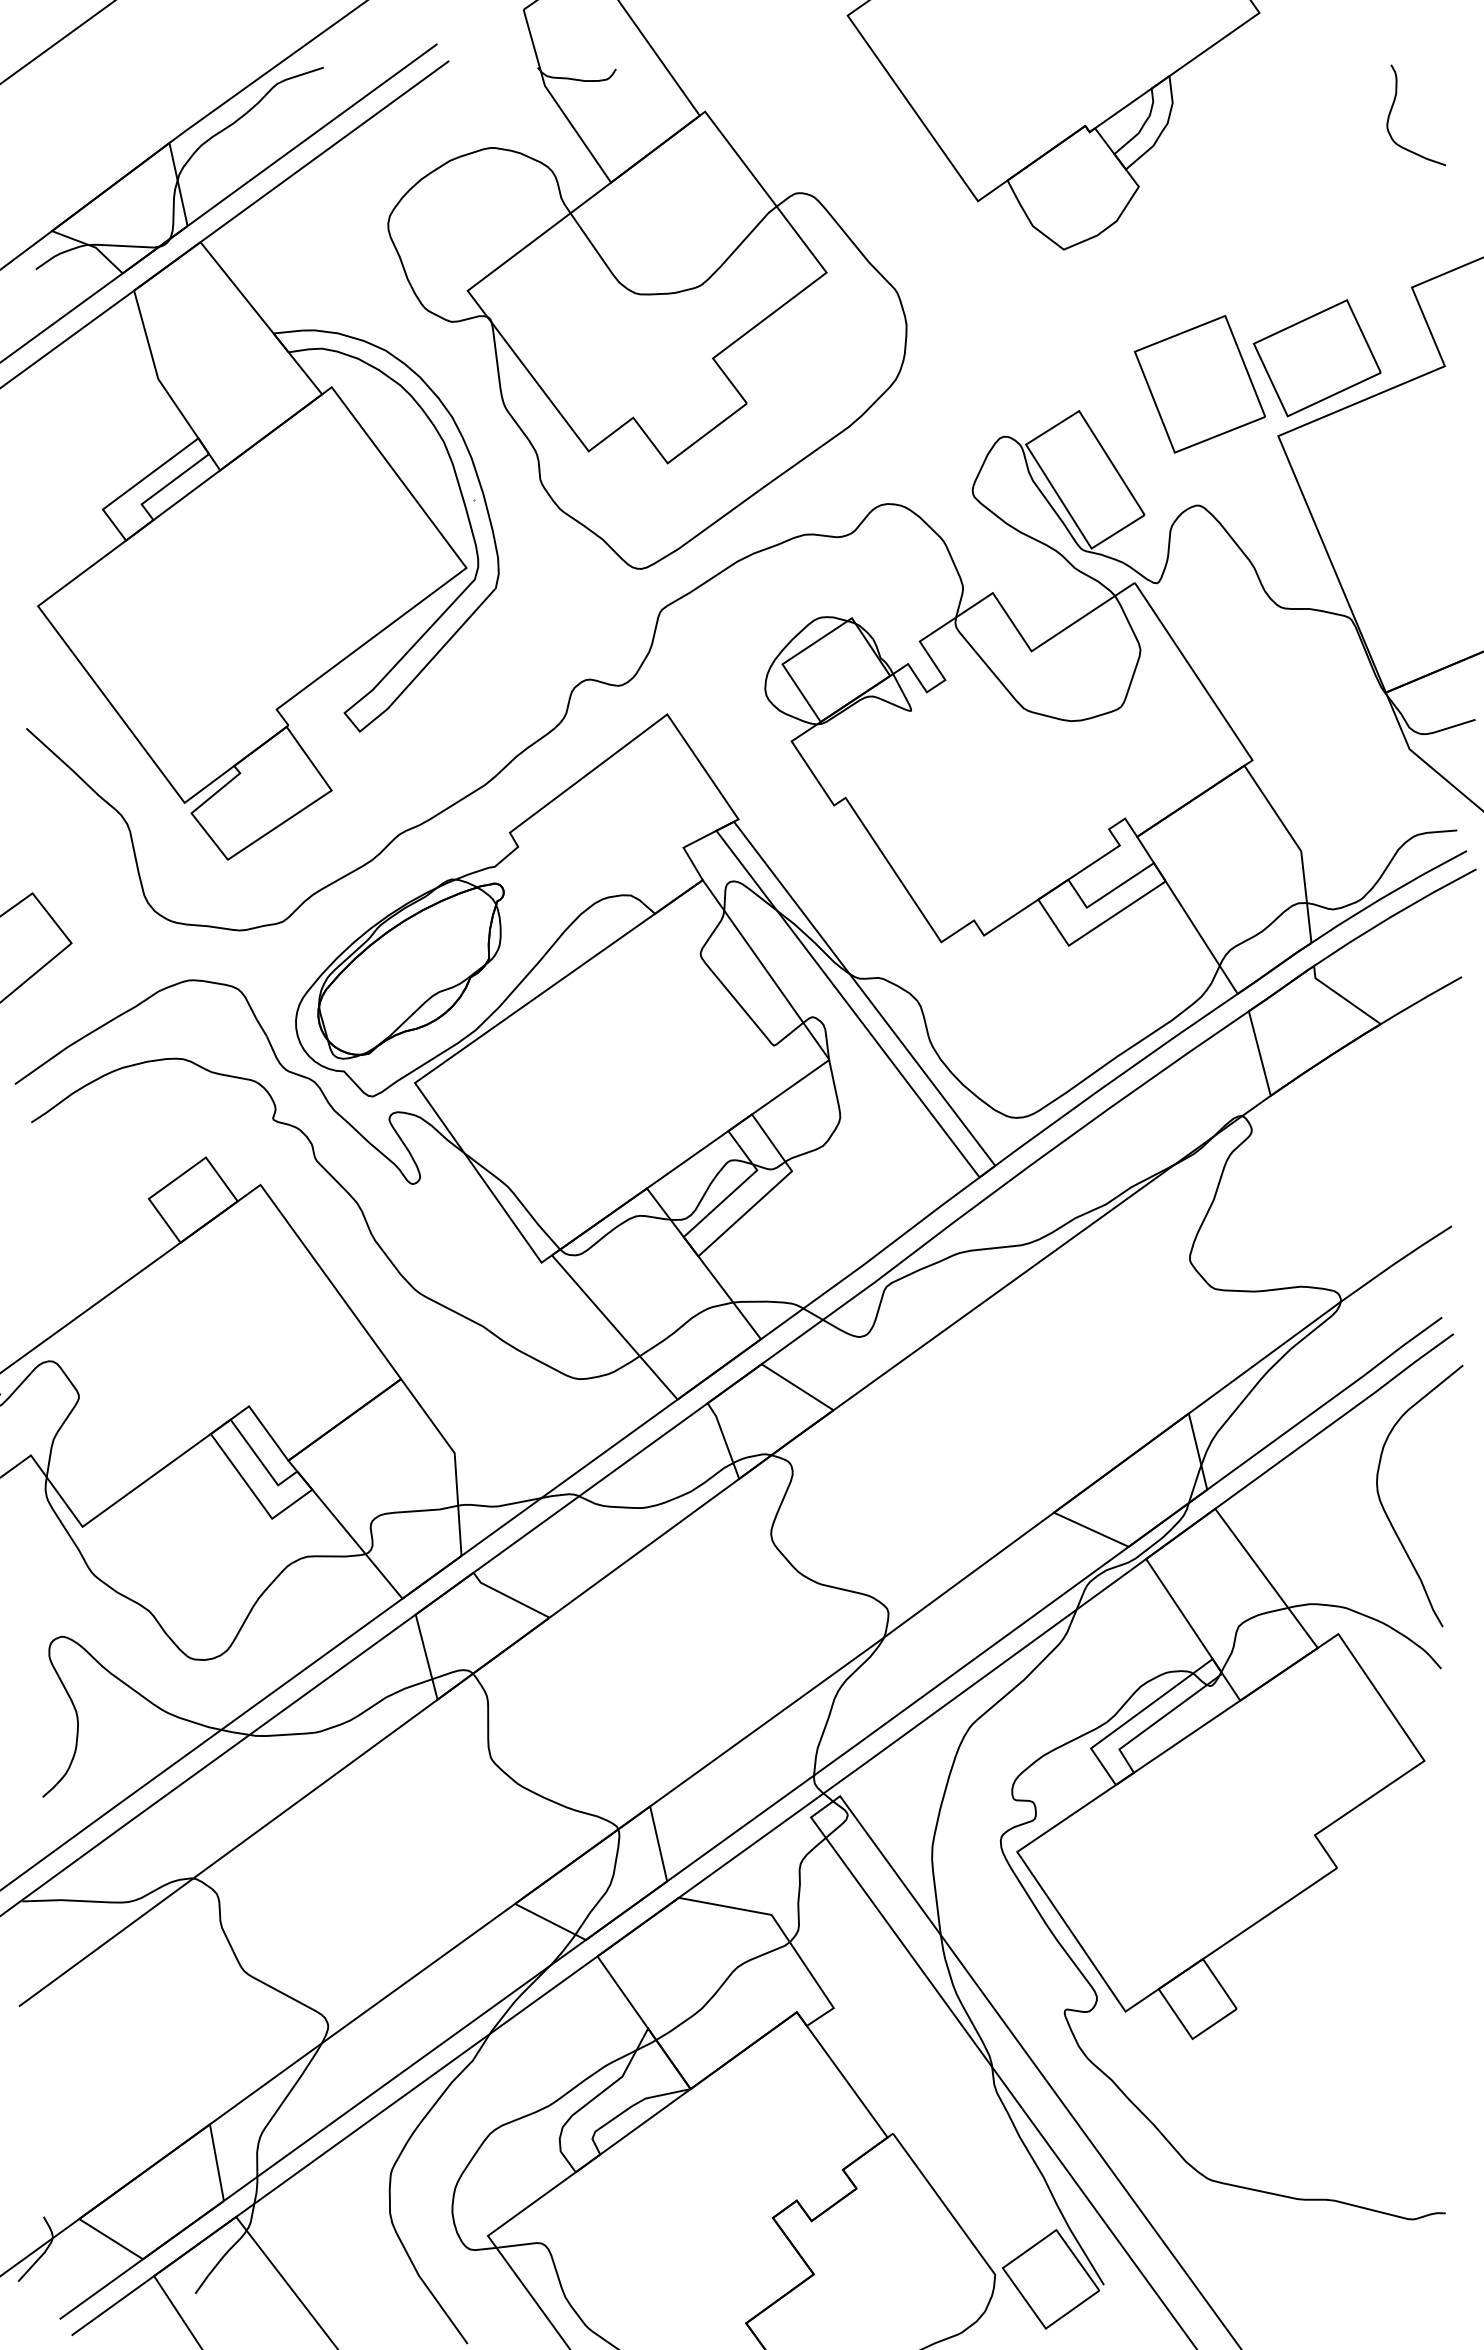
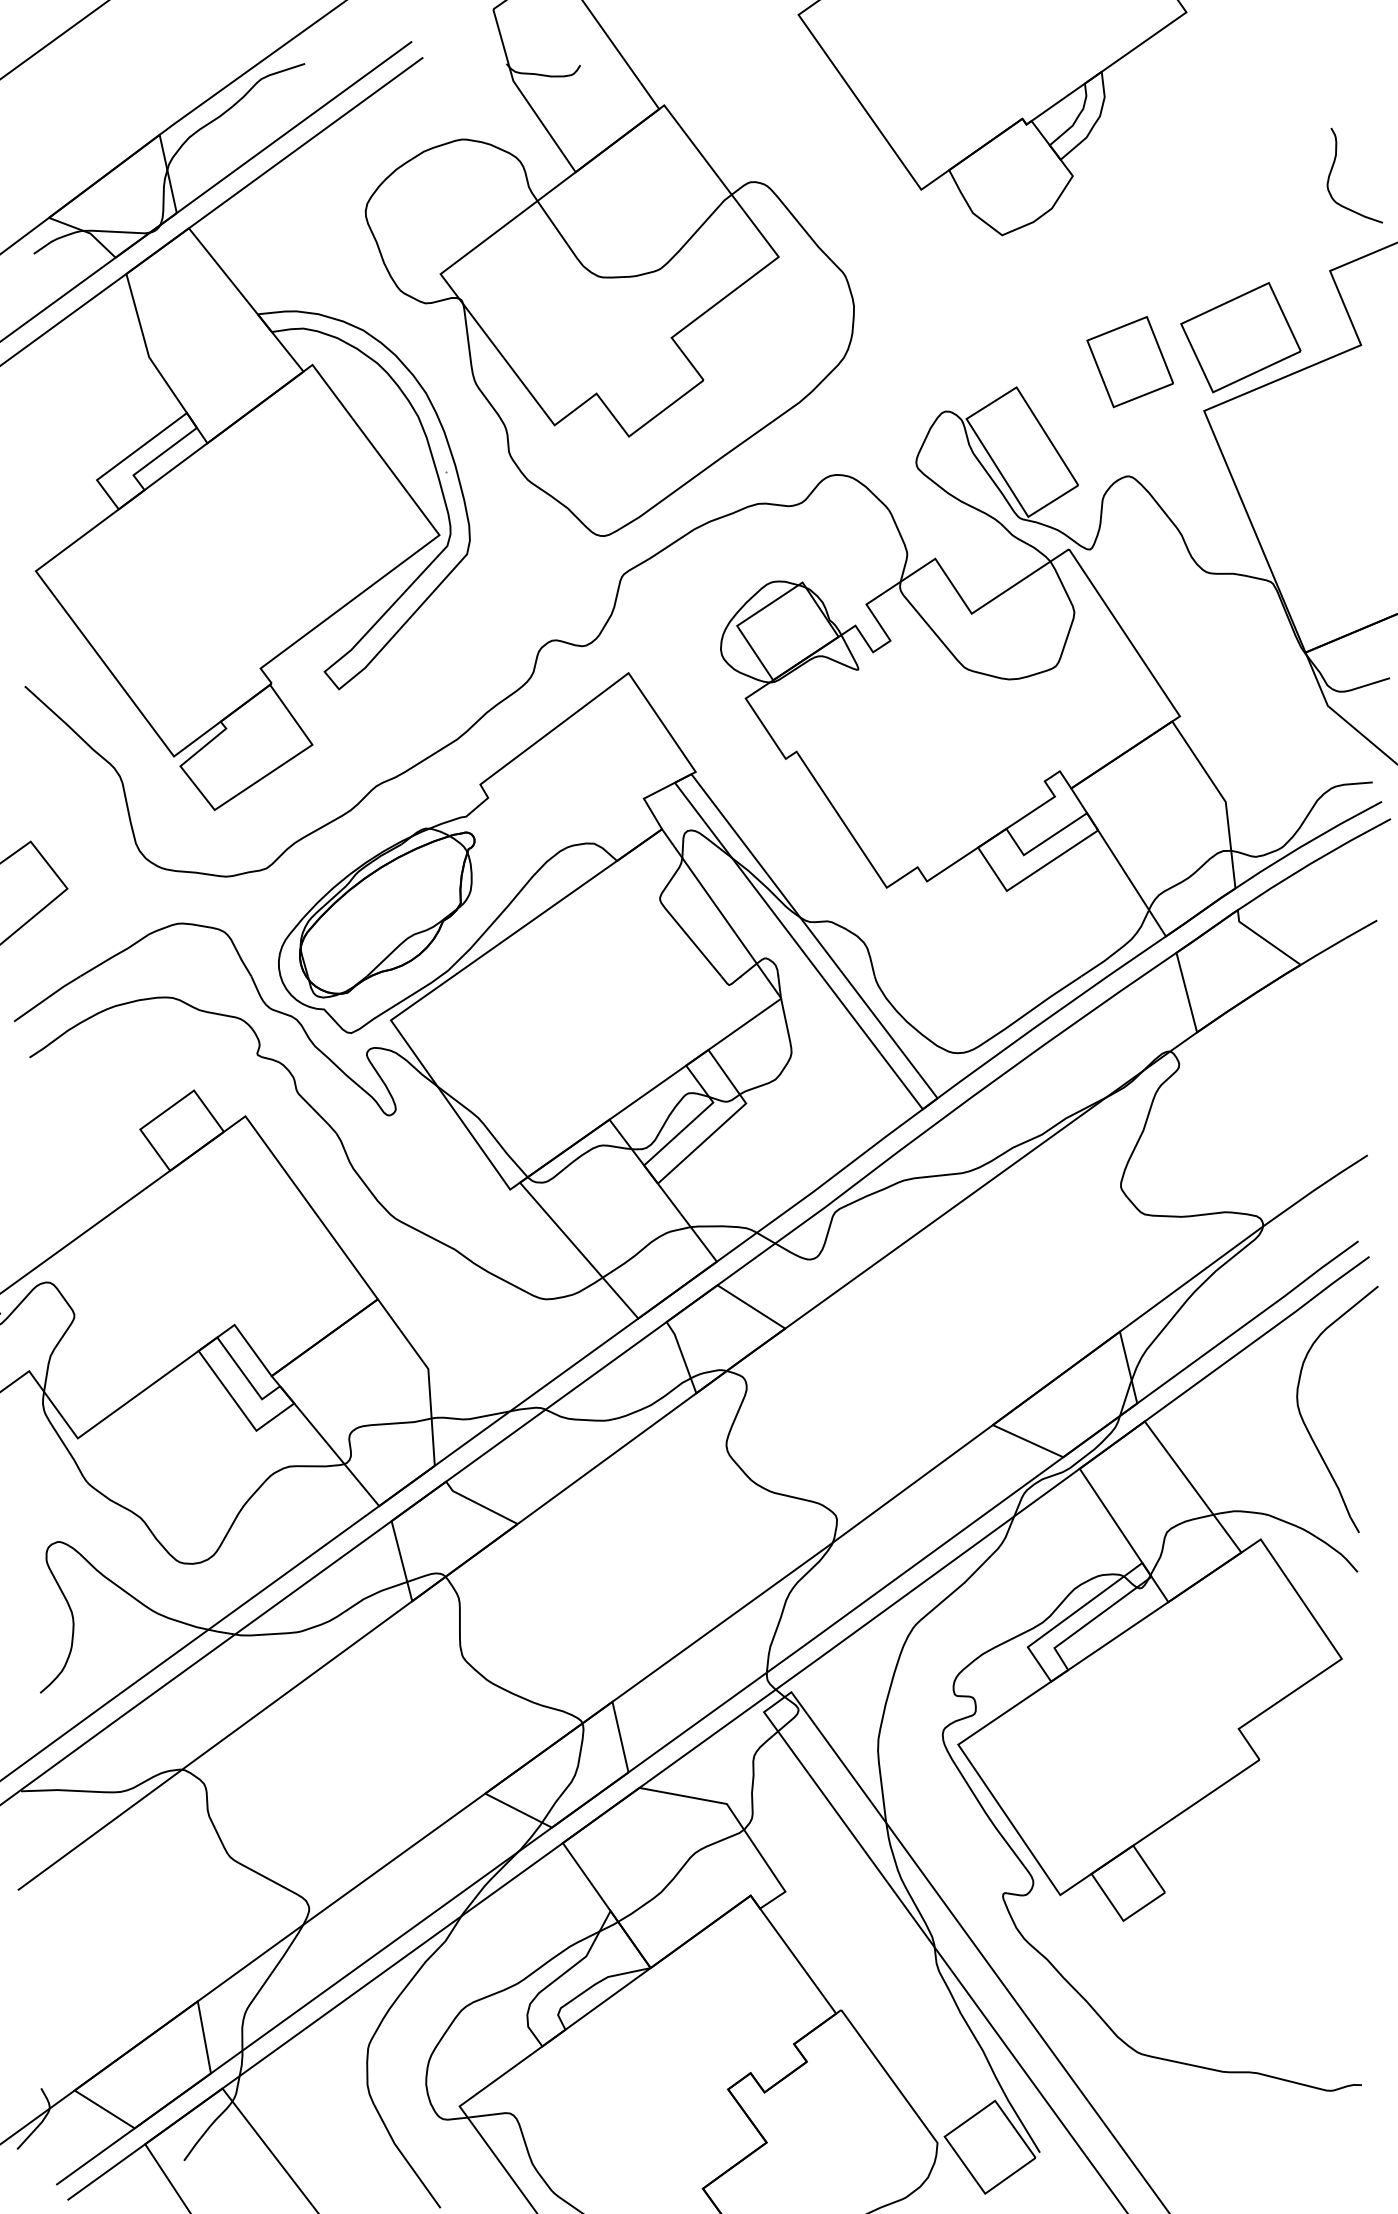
curve: (1393, 106) -> (1333, 167), moved
part: (1199, 383) -> (1129, 361), size x0.7

